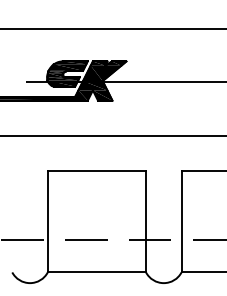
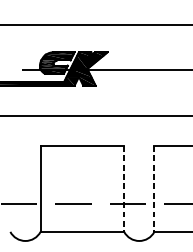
line: (146, 222) -> (124, 189), solid -> dashed
line: (181, 222) -> (154, 189), solid -> dashed

